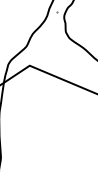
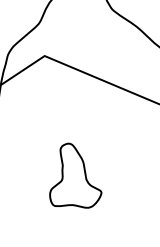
part: (48, 135) -> (76, 174), added

